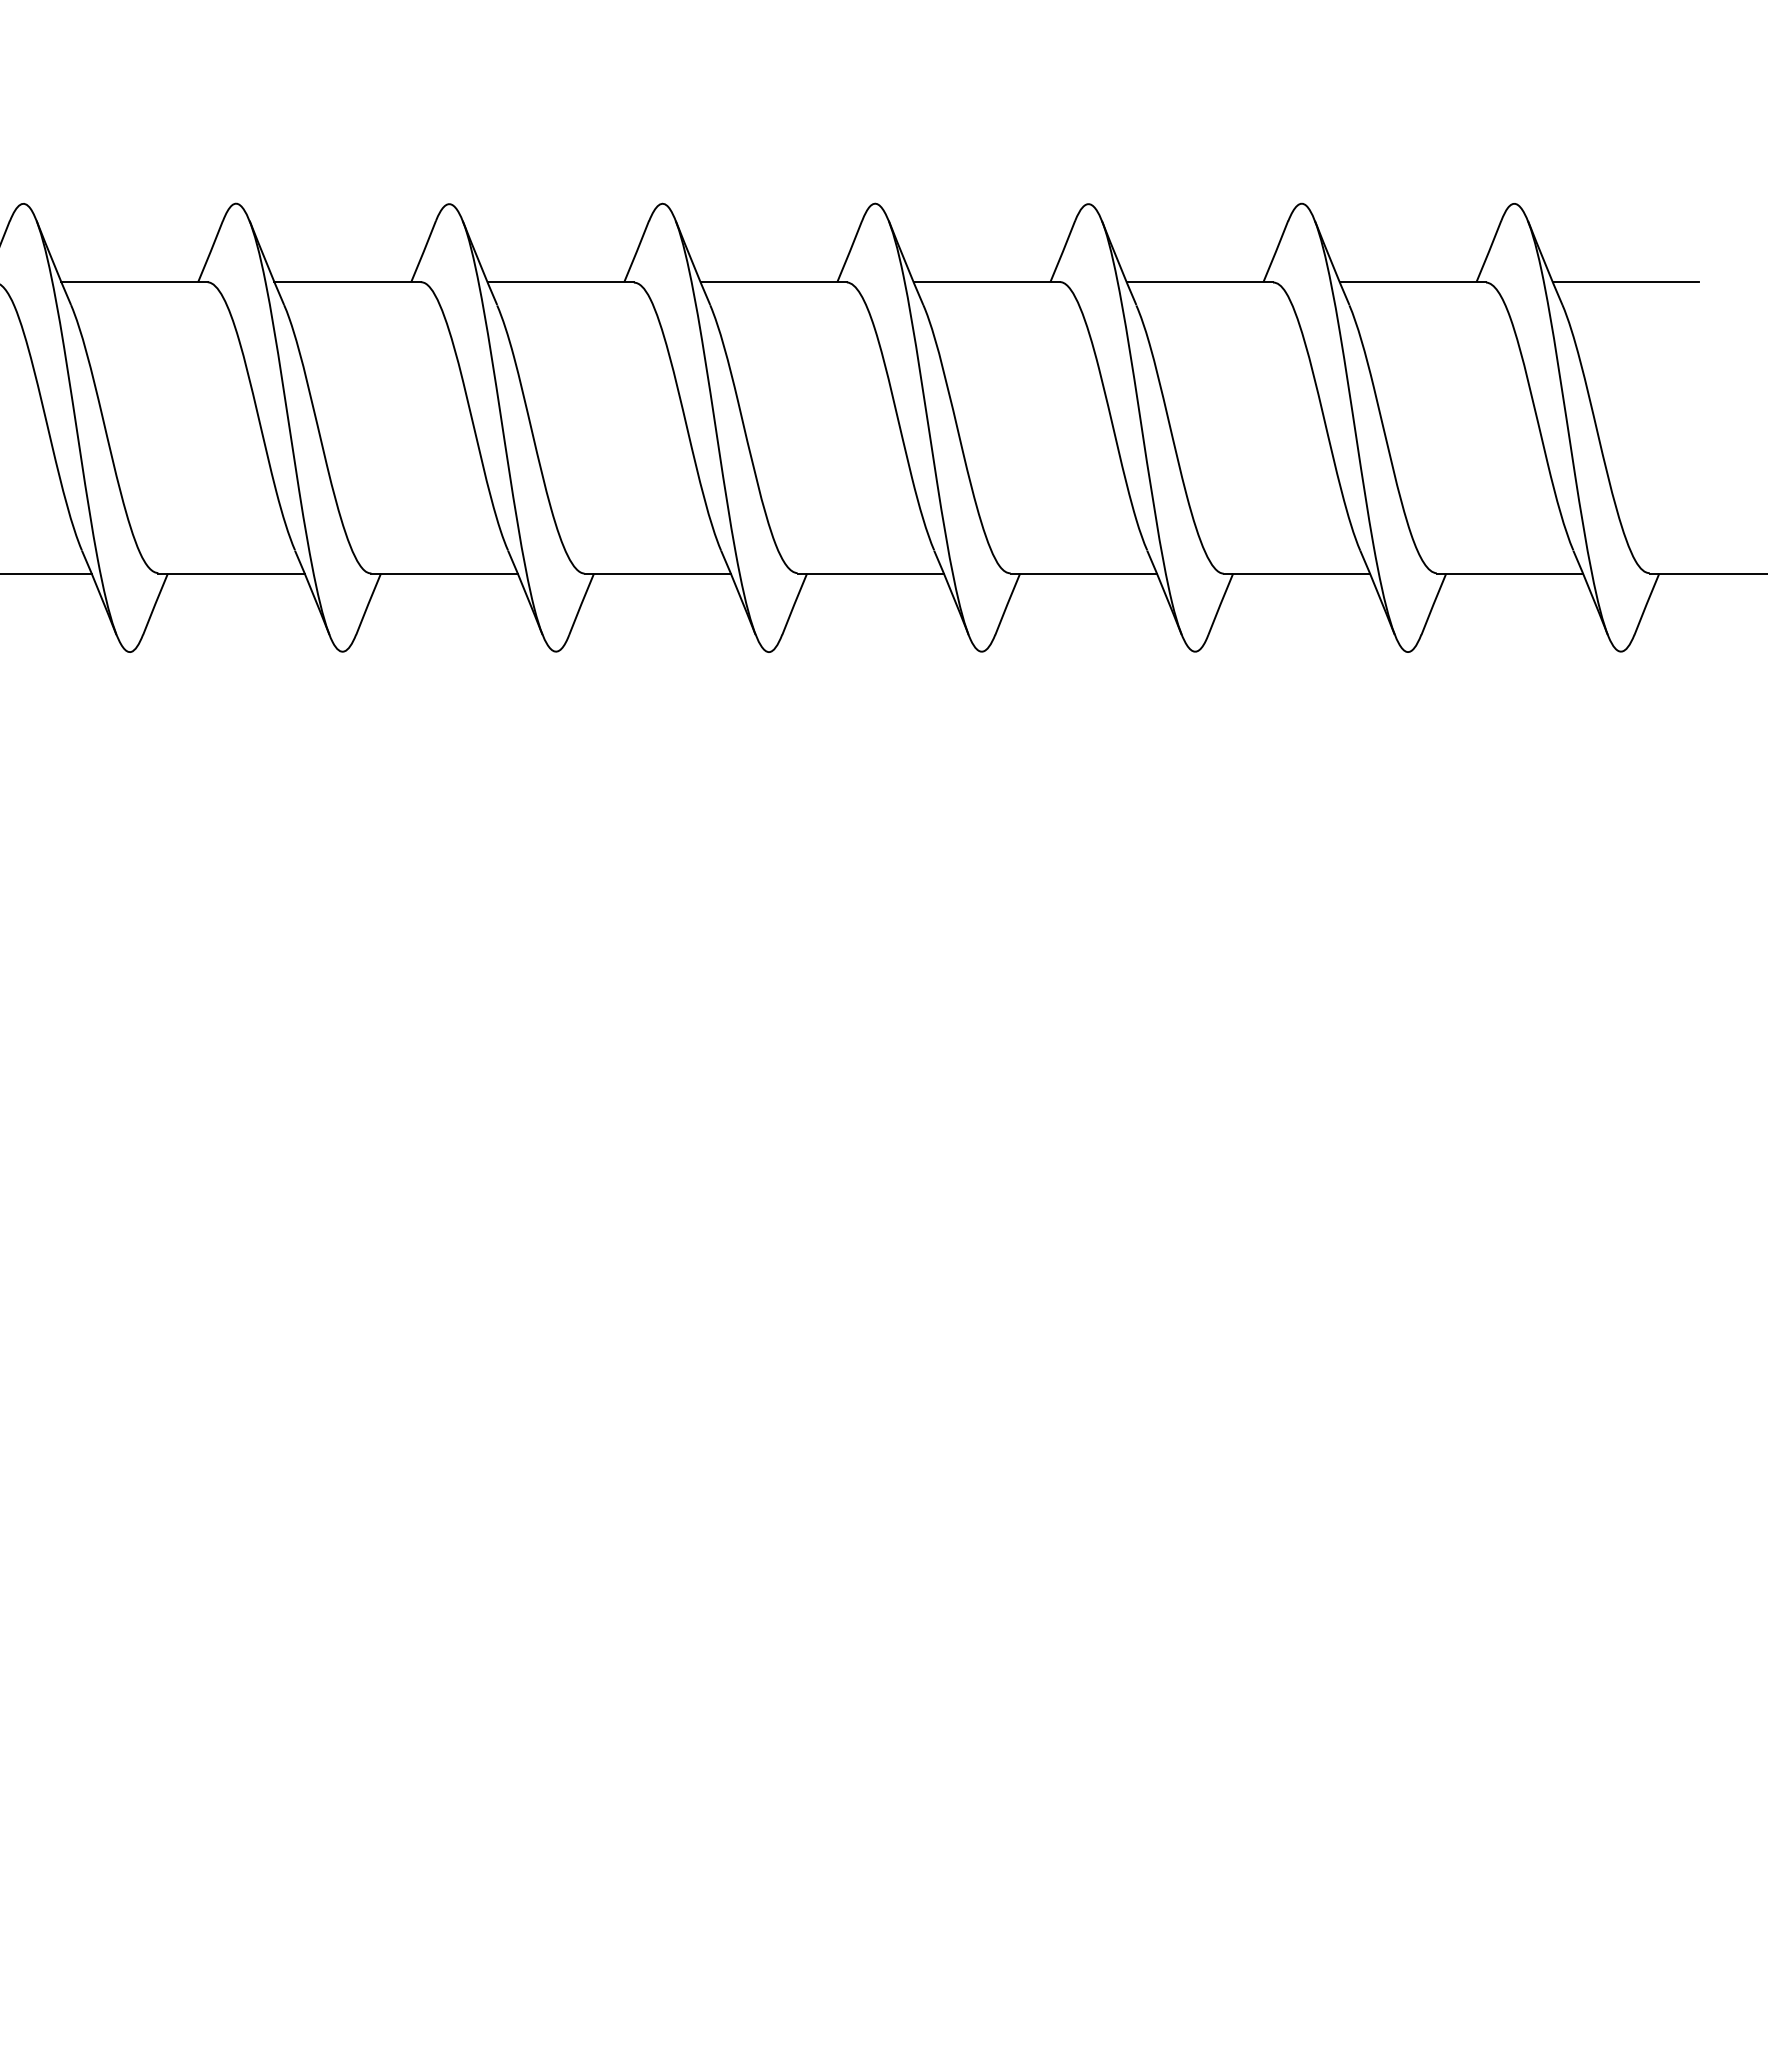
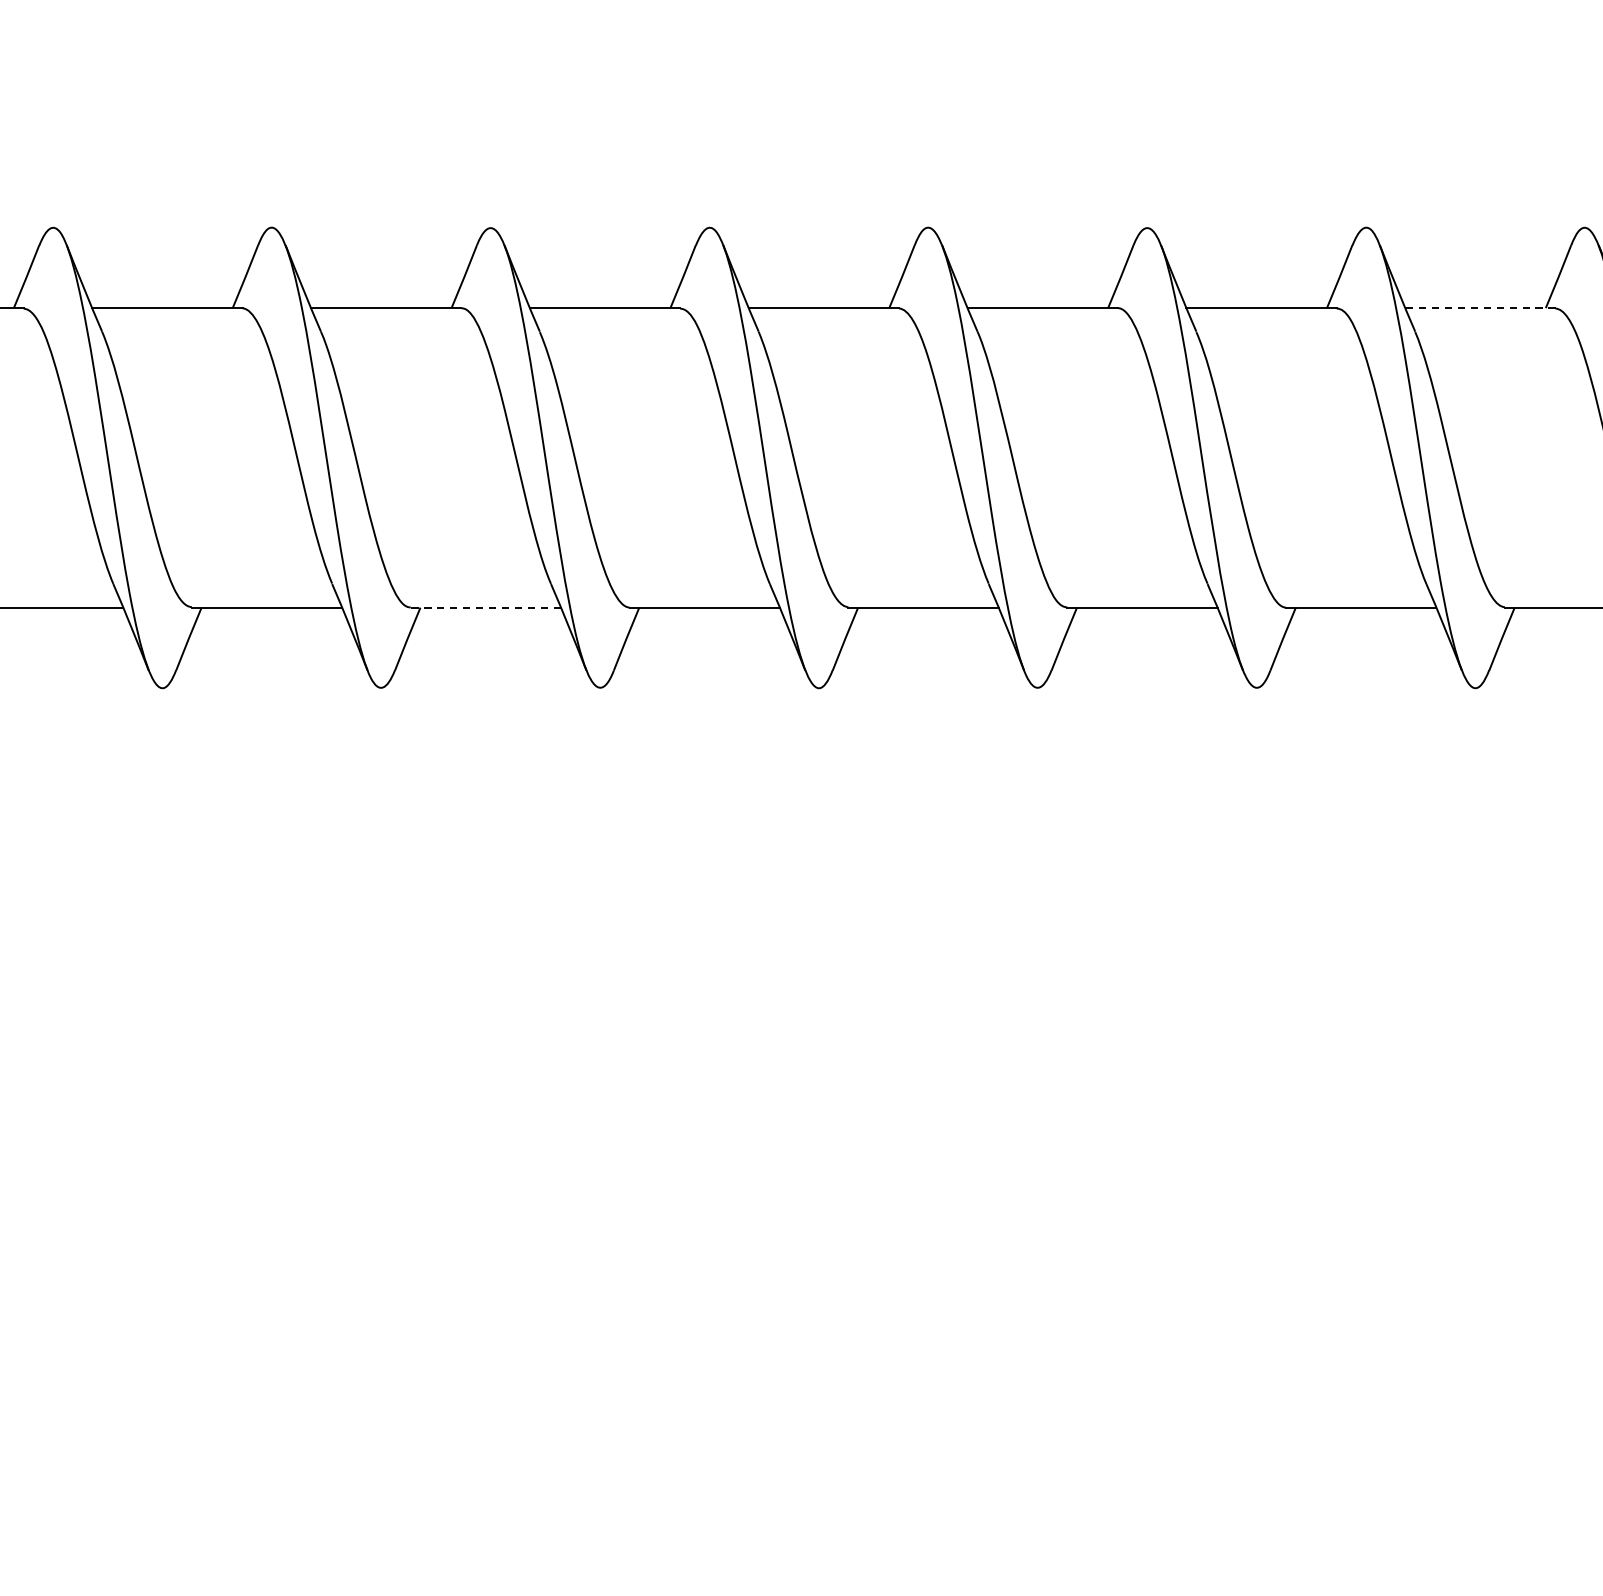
line: (1412, 282) -> (1480, 308), solid -> dashed
line: (444, 573) -> (485, 607), solid -> dashed

